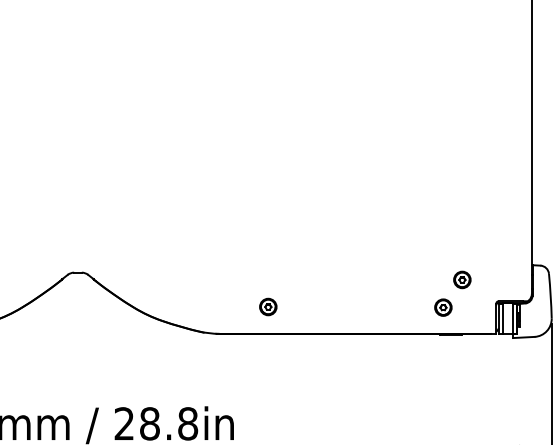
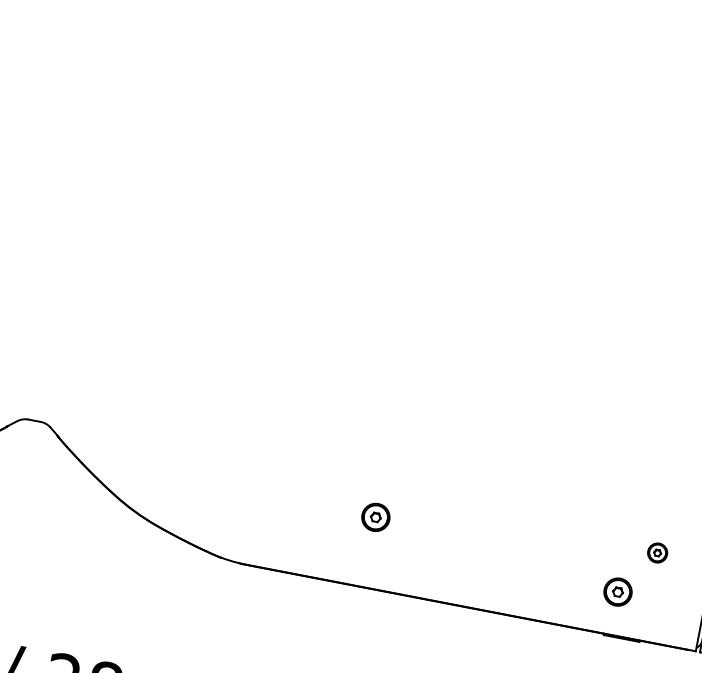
part: (462, 279) -> (657, 552), size x0.7
part: (268, 306) -> (376, 516), moved

